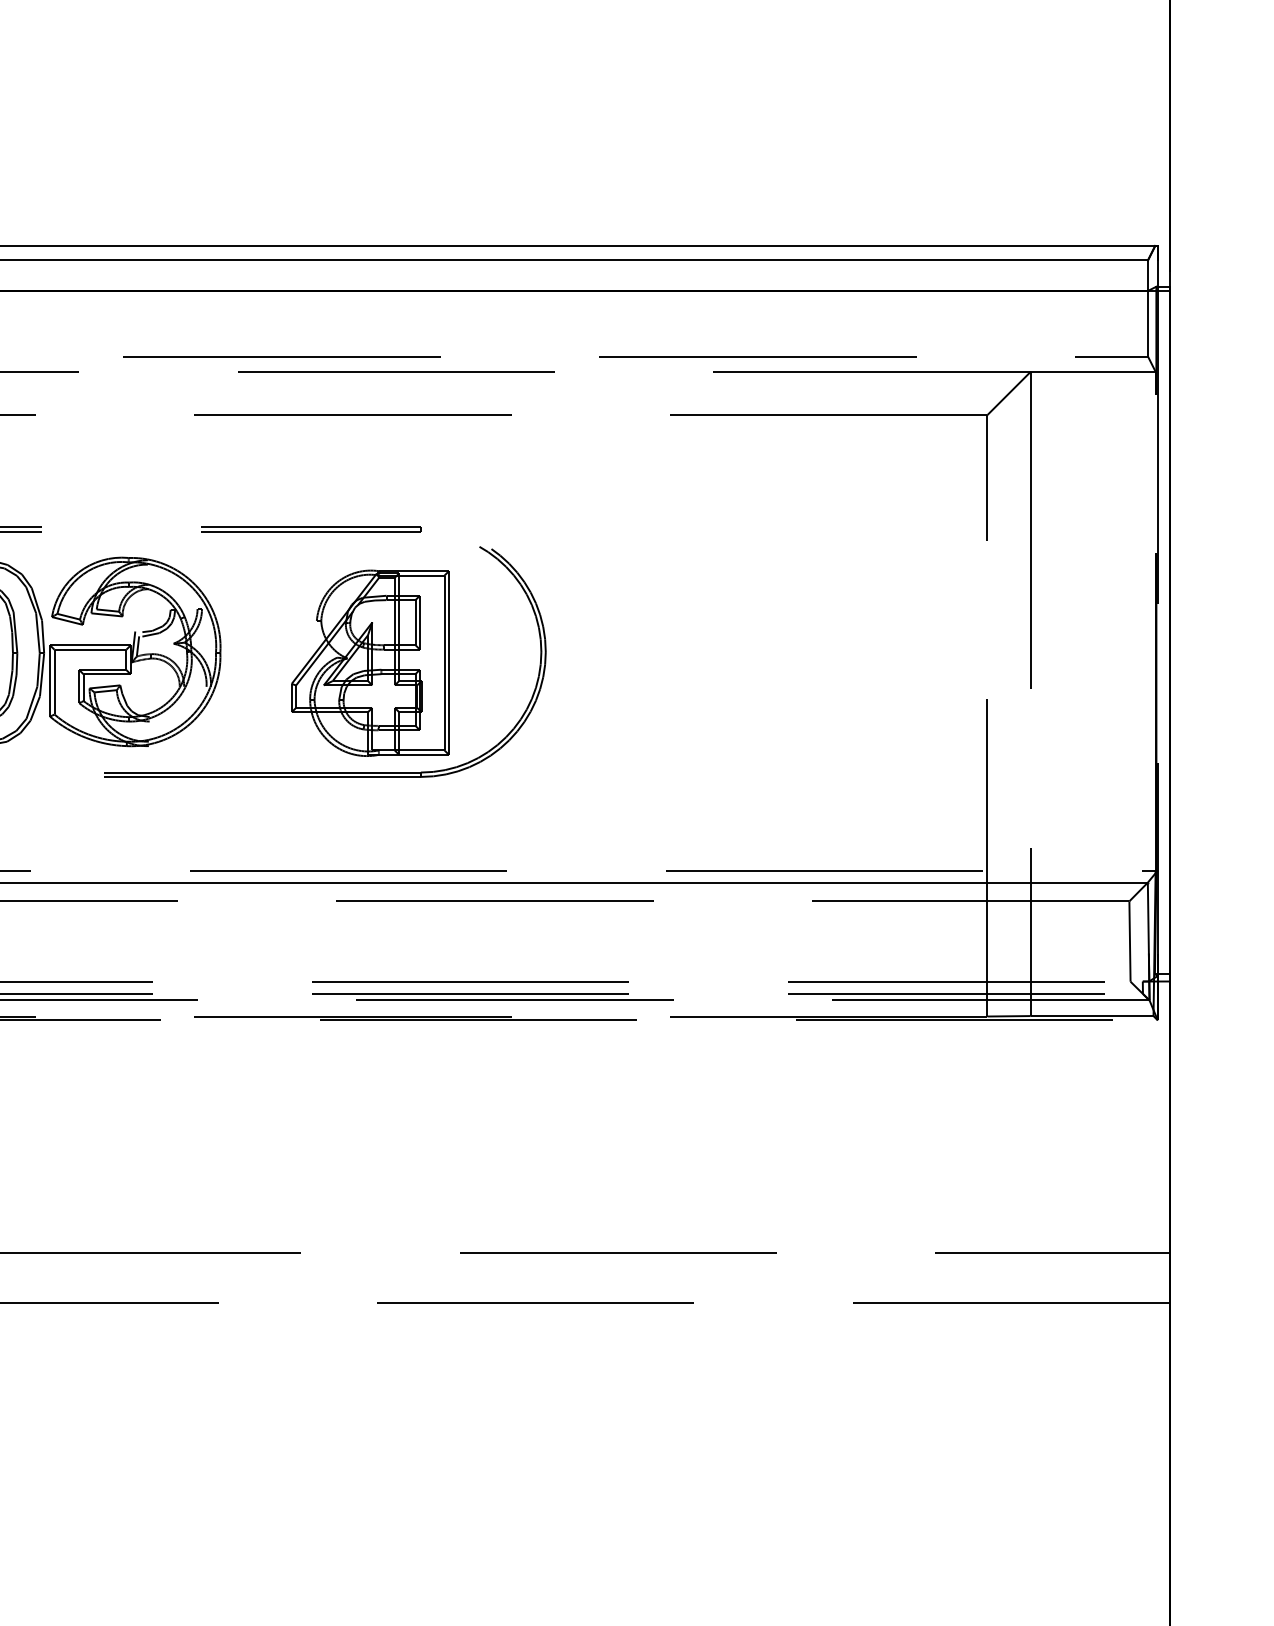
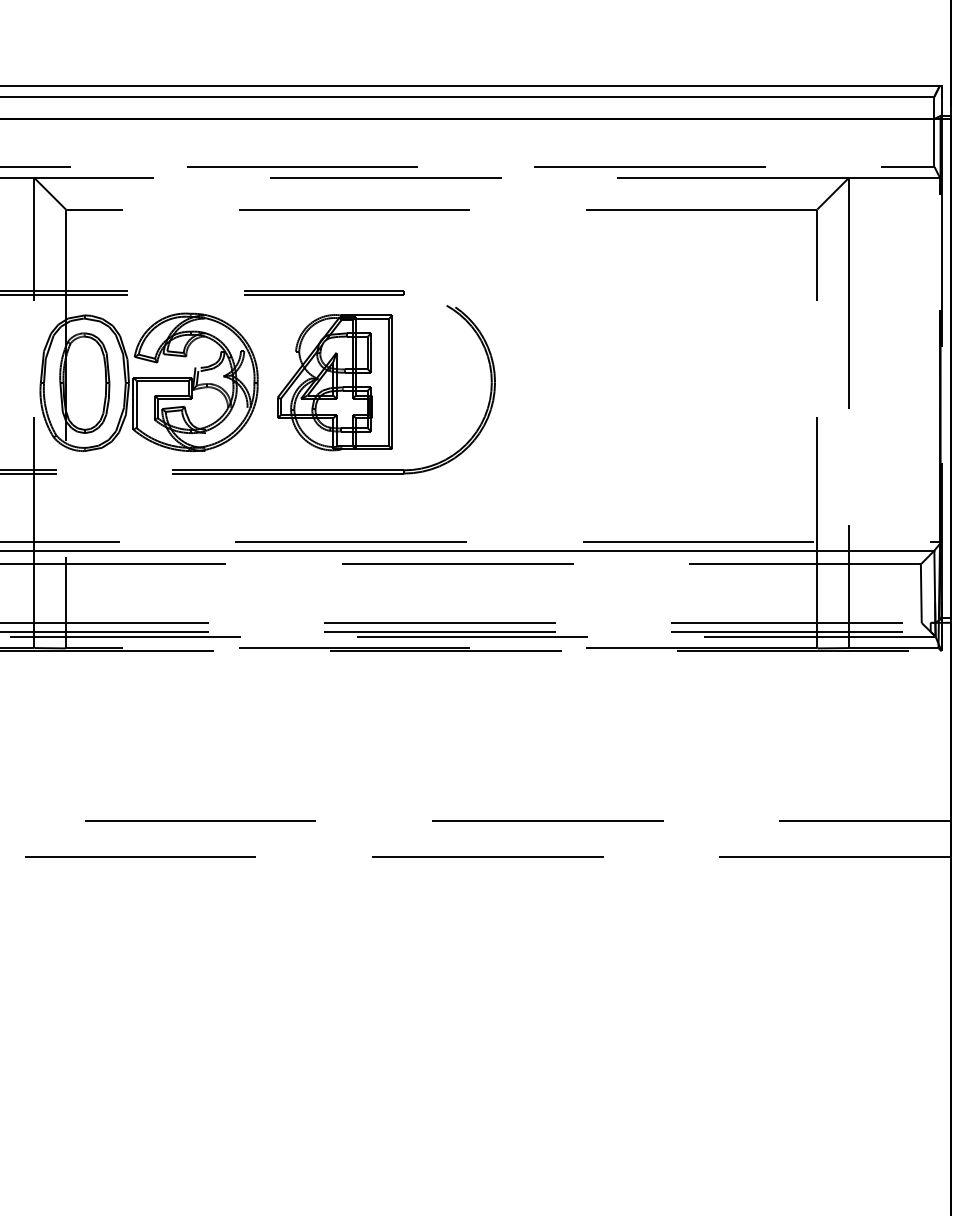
part: (369, 663) -> (334, 382), moved

